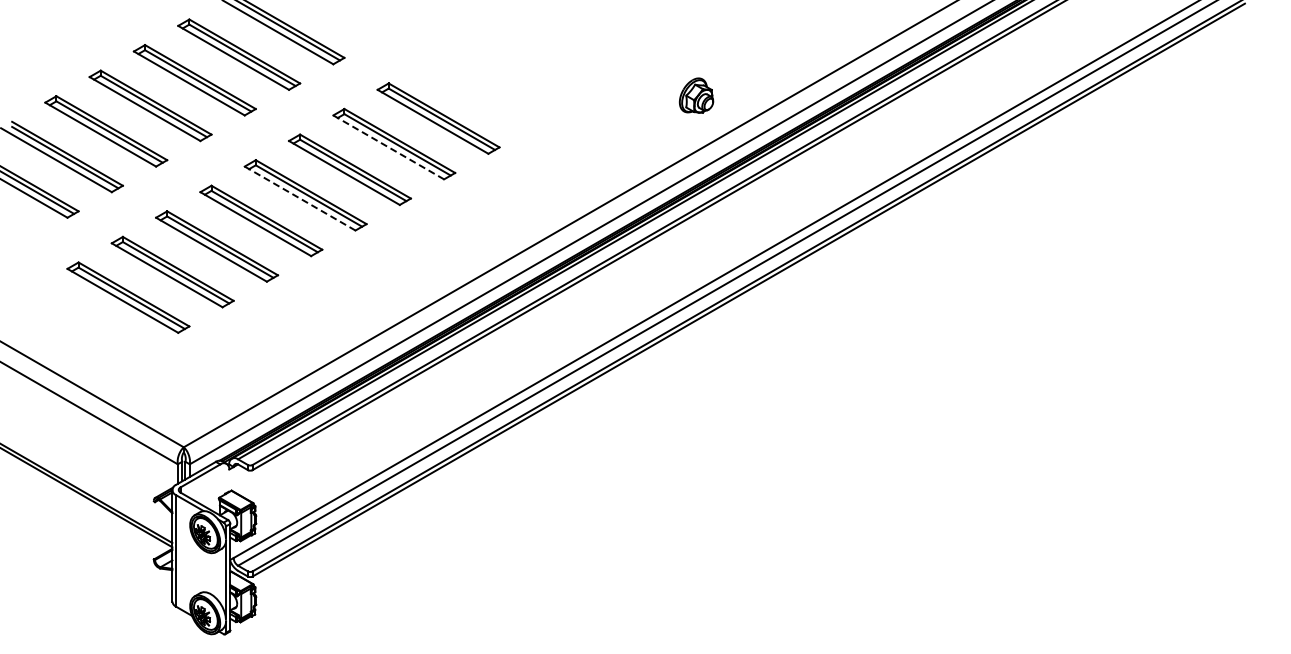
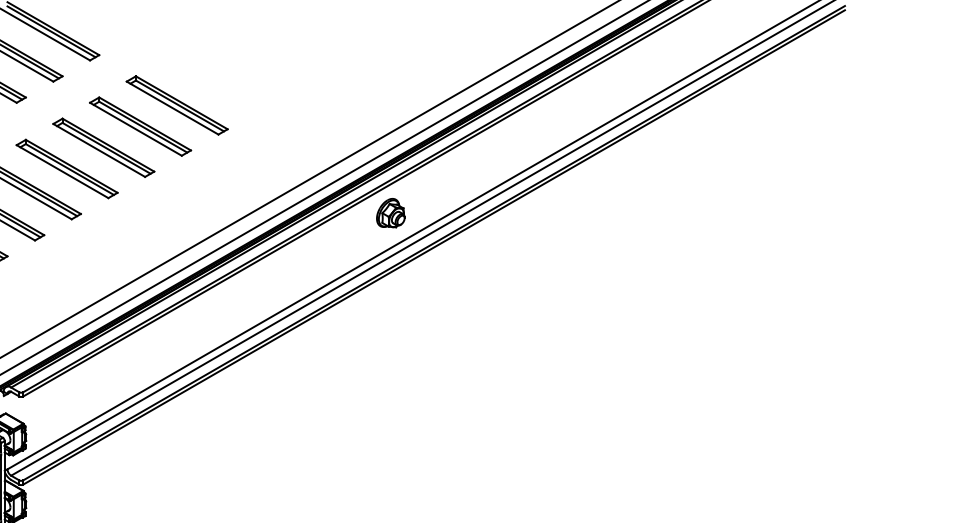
part: (696, 95) -> (390, 212), moved
line: (388, 147) -> (135, 129), dashed -> solid
line: (300, 198) -> (62, 171), dashed -> solid

